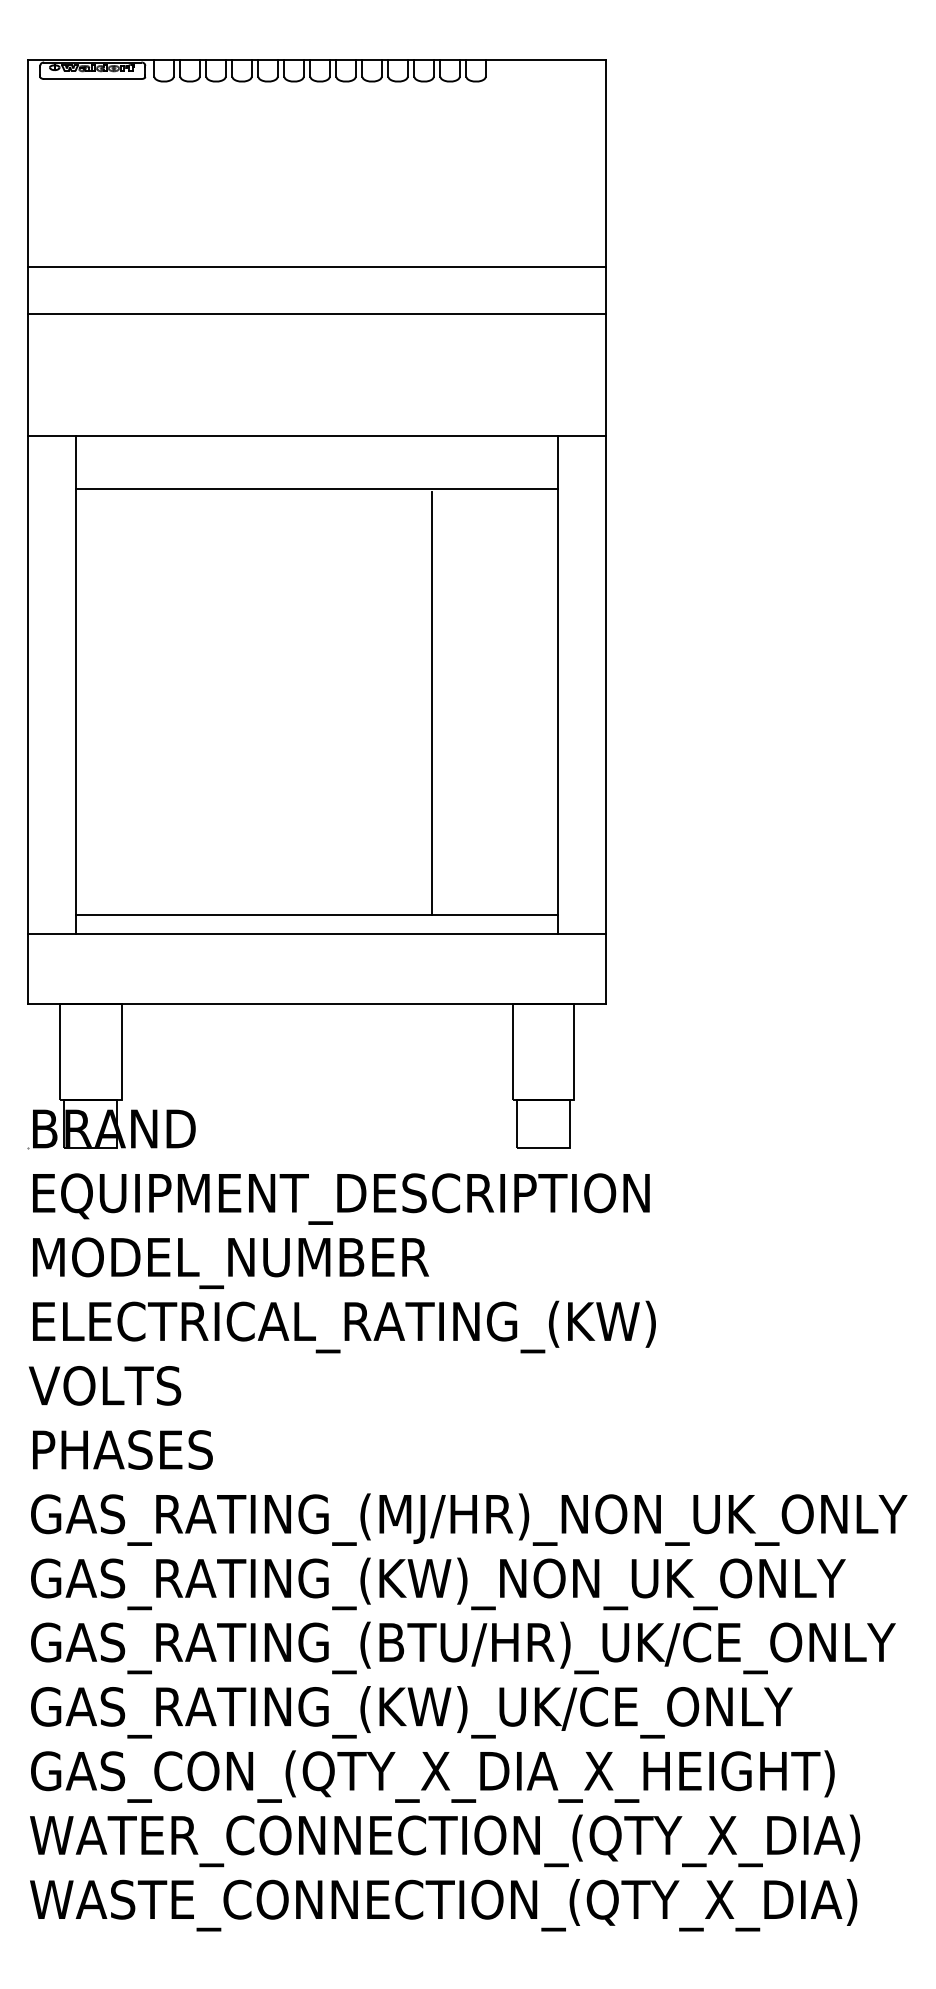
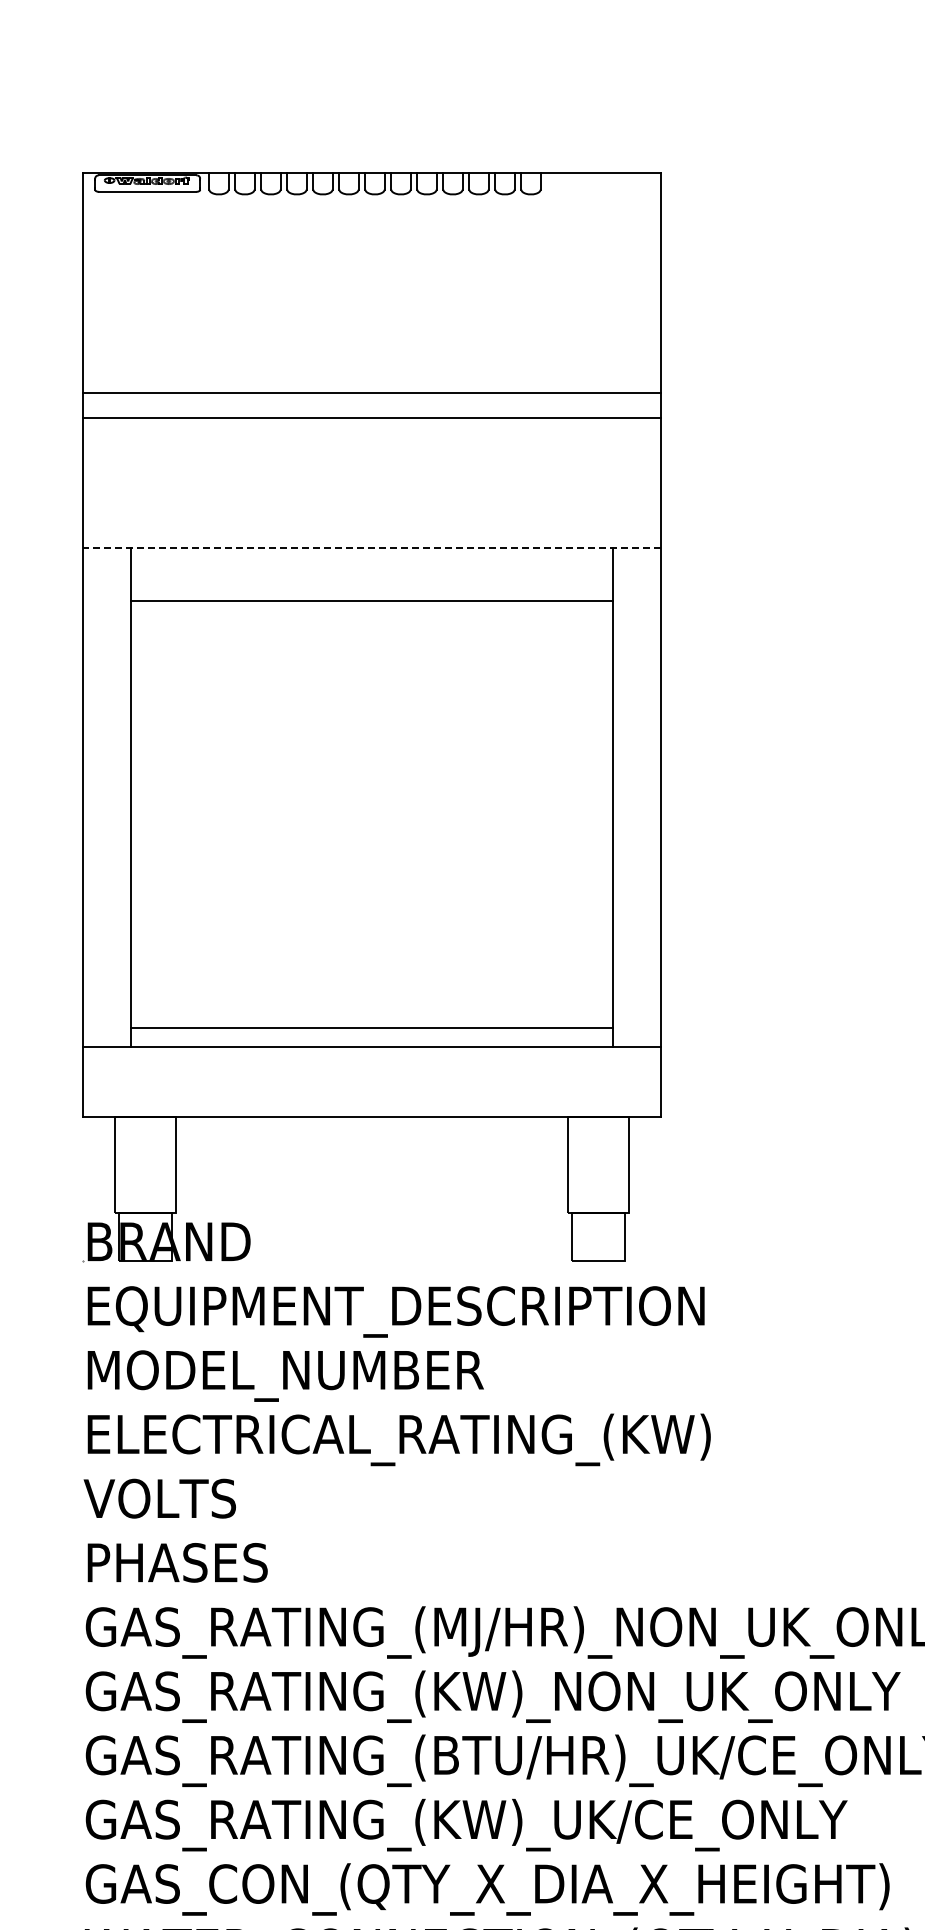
line: (317, 267) -> (372, 418), moved
line: (317, 314) -> (372, 393), moved
line: (317, 435) -> (372, 548), solid -> dashed
line: (432, 703) -> (487, 816), removed

